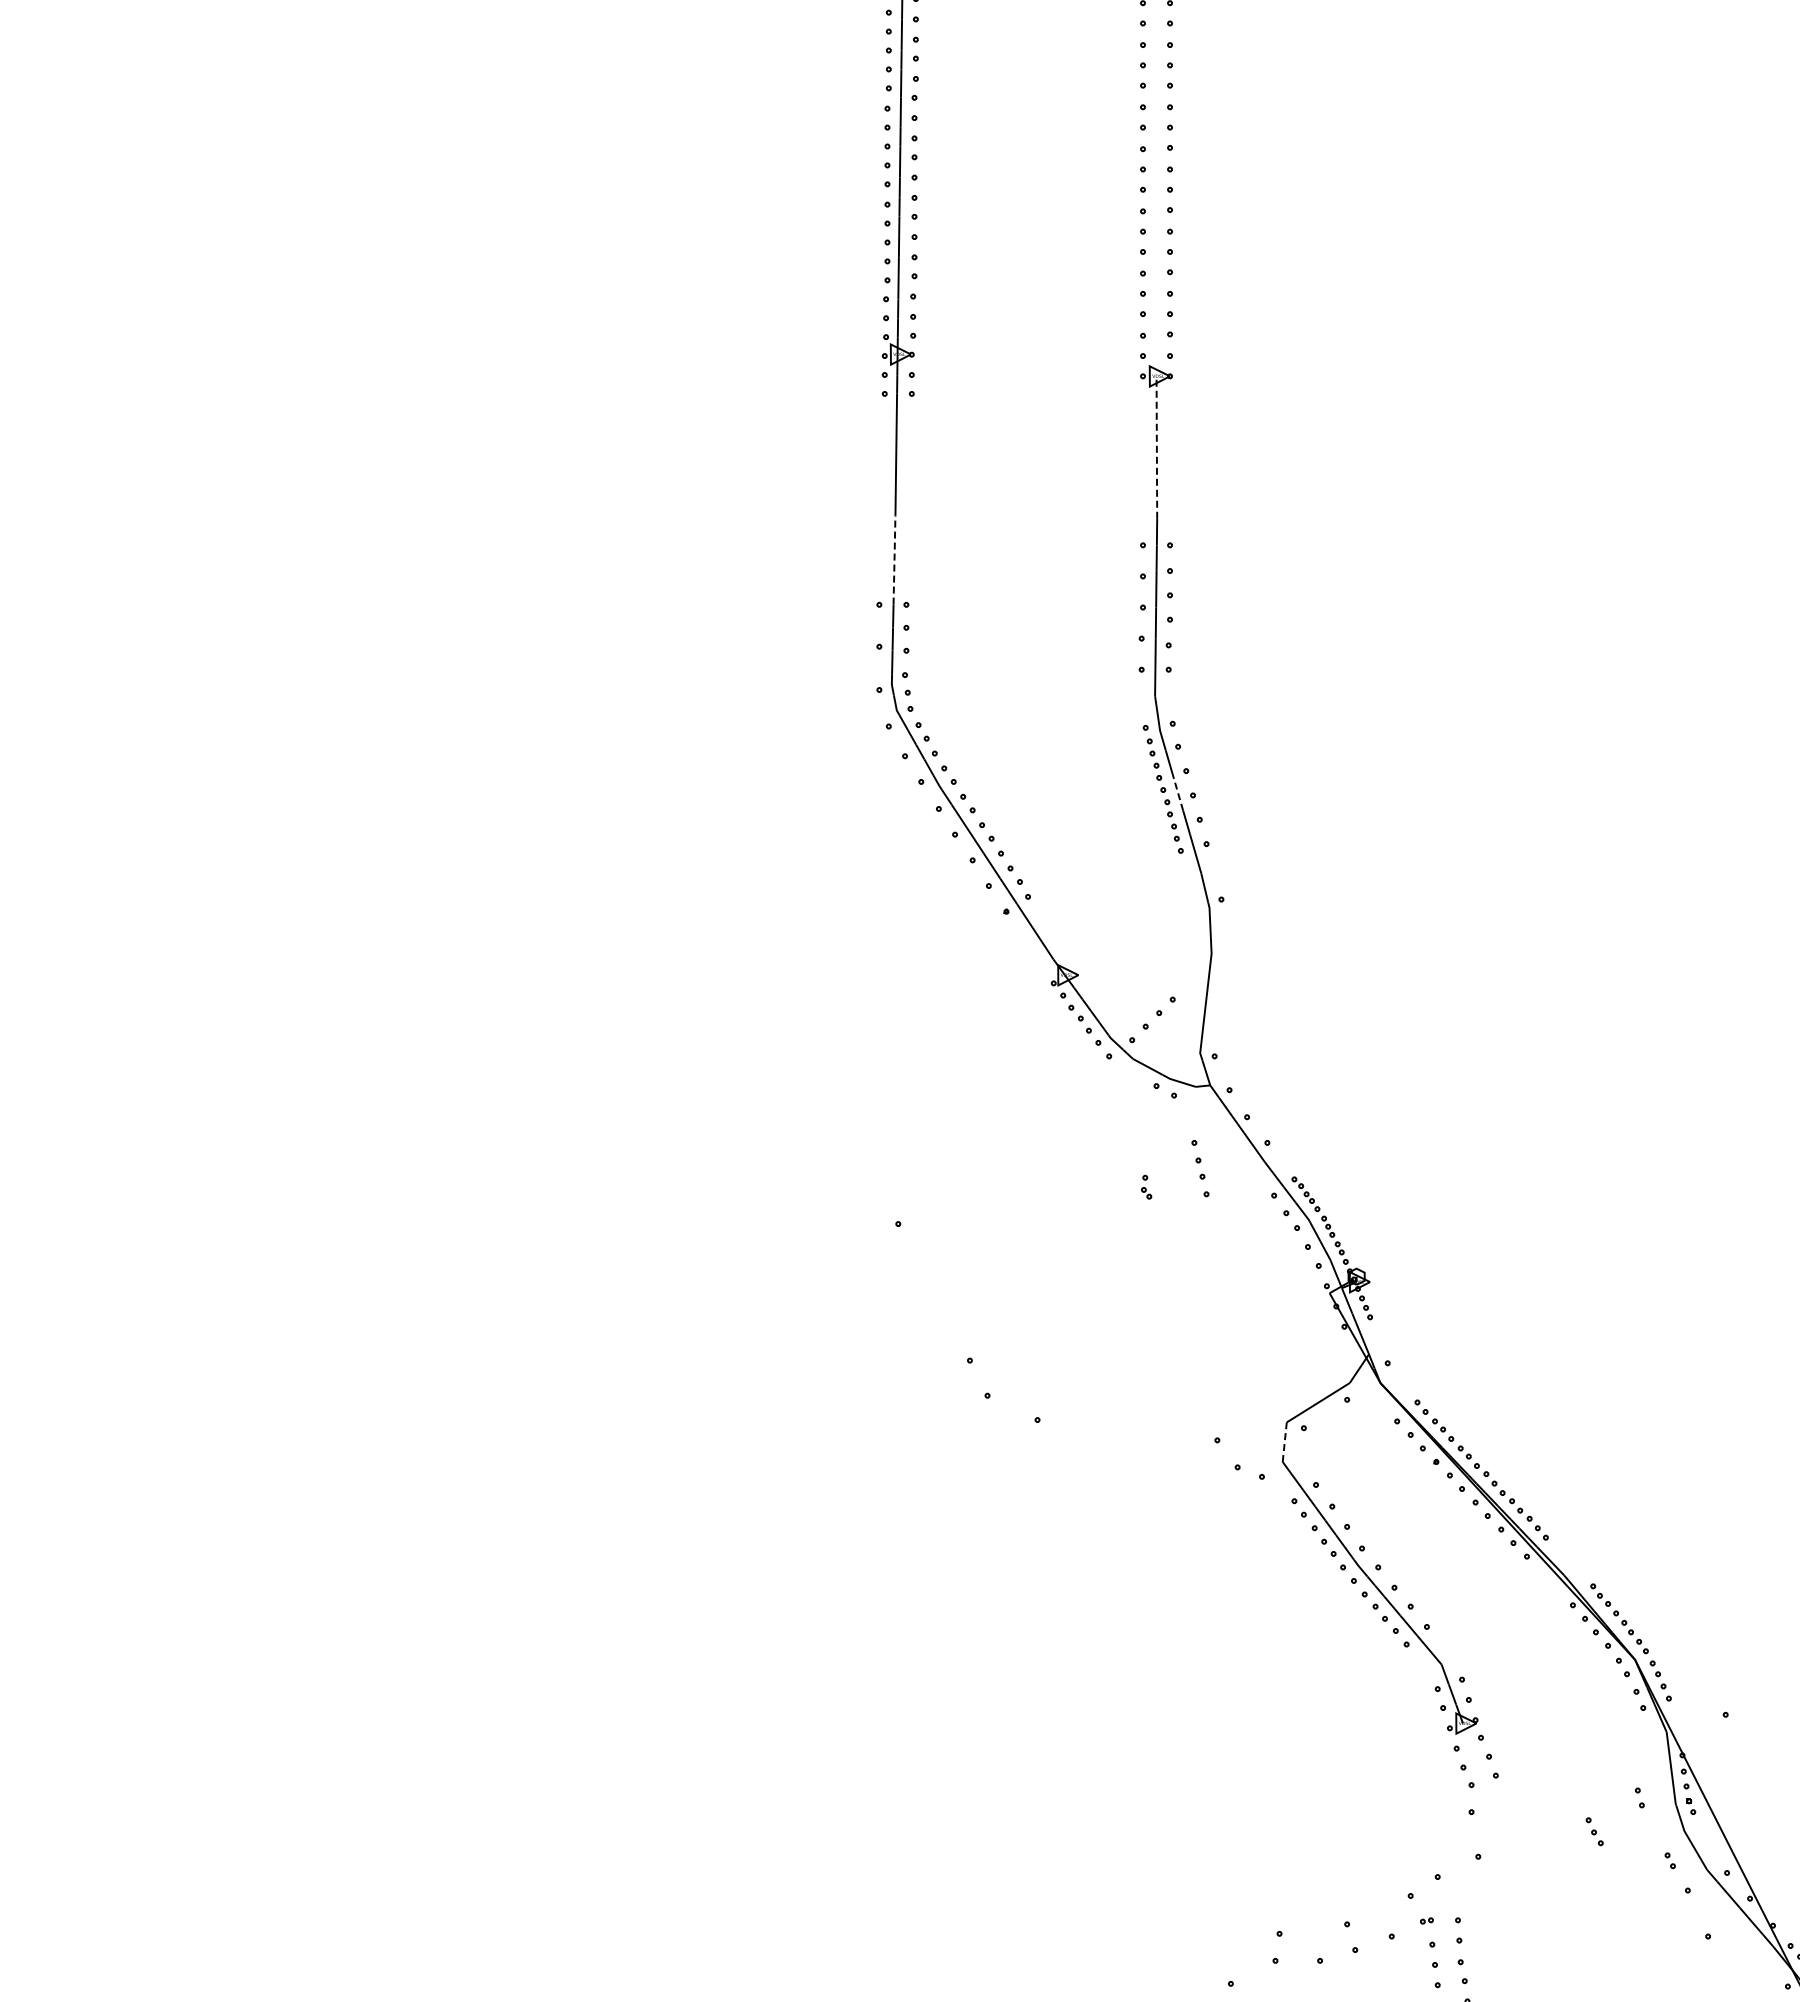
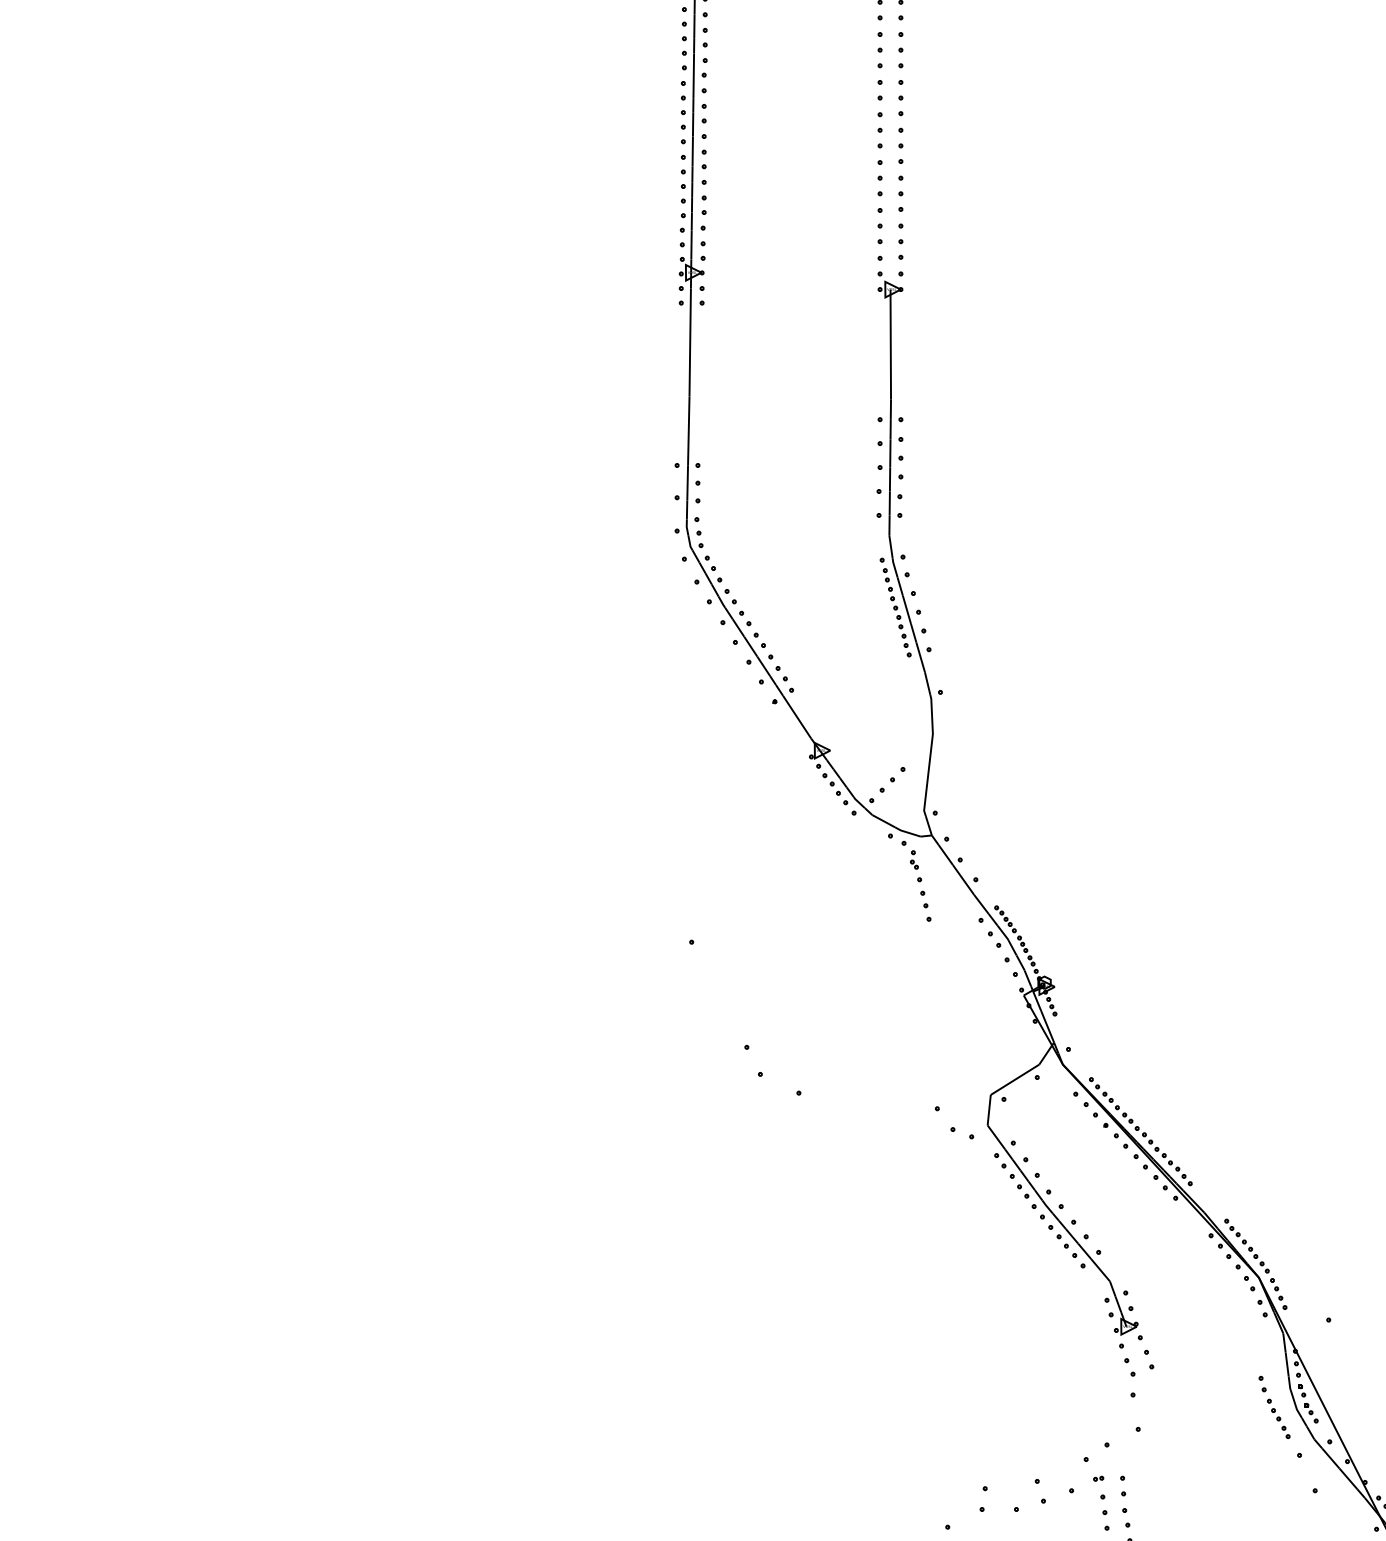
line: (1156, 447) -> (890, 344), dashed -> solid
line: (894, 559) -> (688, 430), dashed -> solid
line: (1177, 791) -> (906, 609), dashed -> solid
part: (1146, 1186) -> (914, 859), moved
line: (1284, 1442) -> (989, 1110), dashed -> solid
part: (1594, 1831) -> (1273, 1409), moved
part: (1703, 1835) -> (1311, 1412), added

